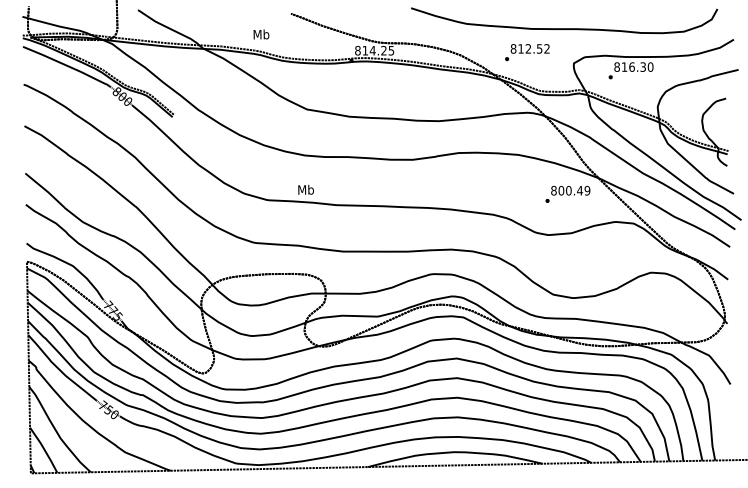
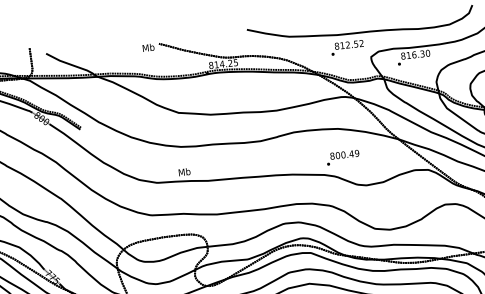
text: (261, 34) -> (148, 47), moved
text: (527, 52) -> (347, 47), moved
text: (567, 193) -> (342, 157), moved

